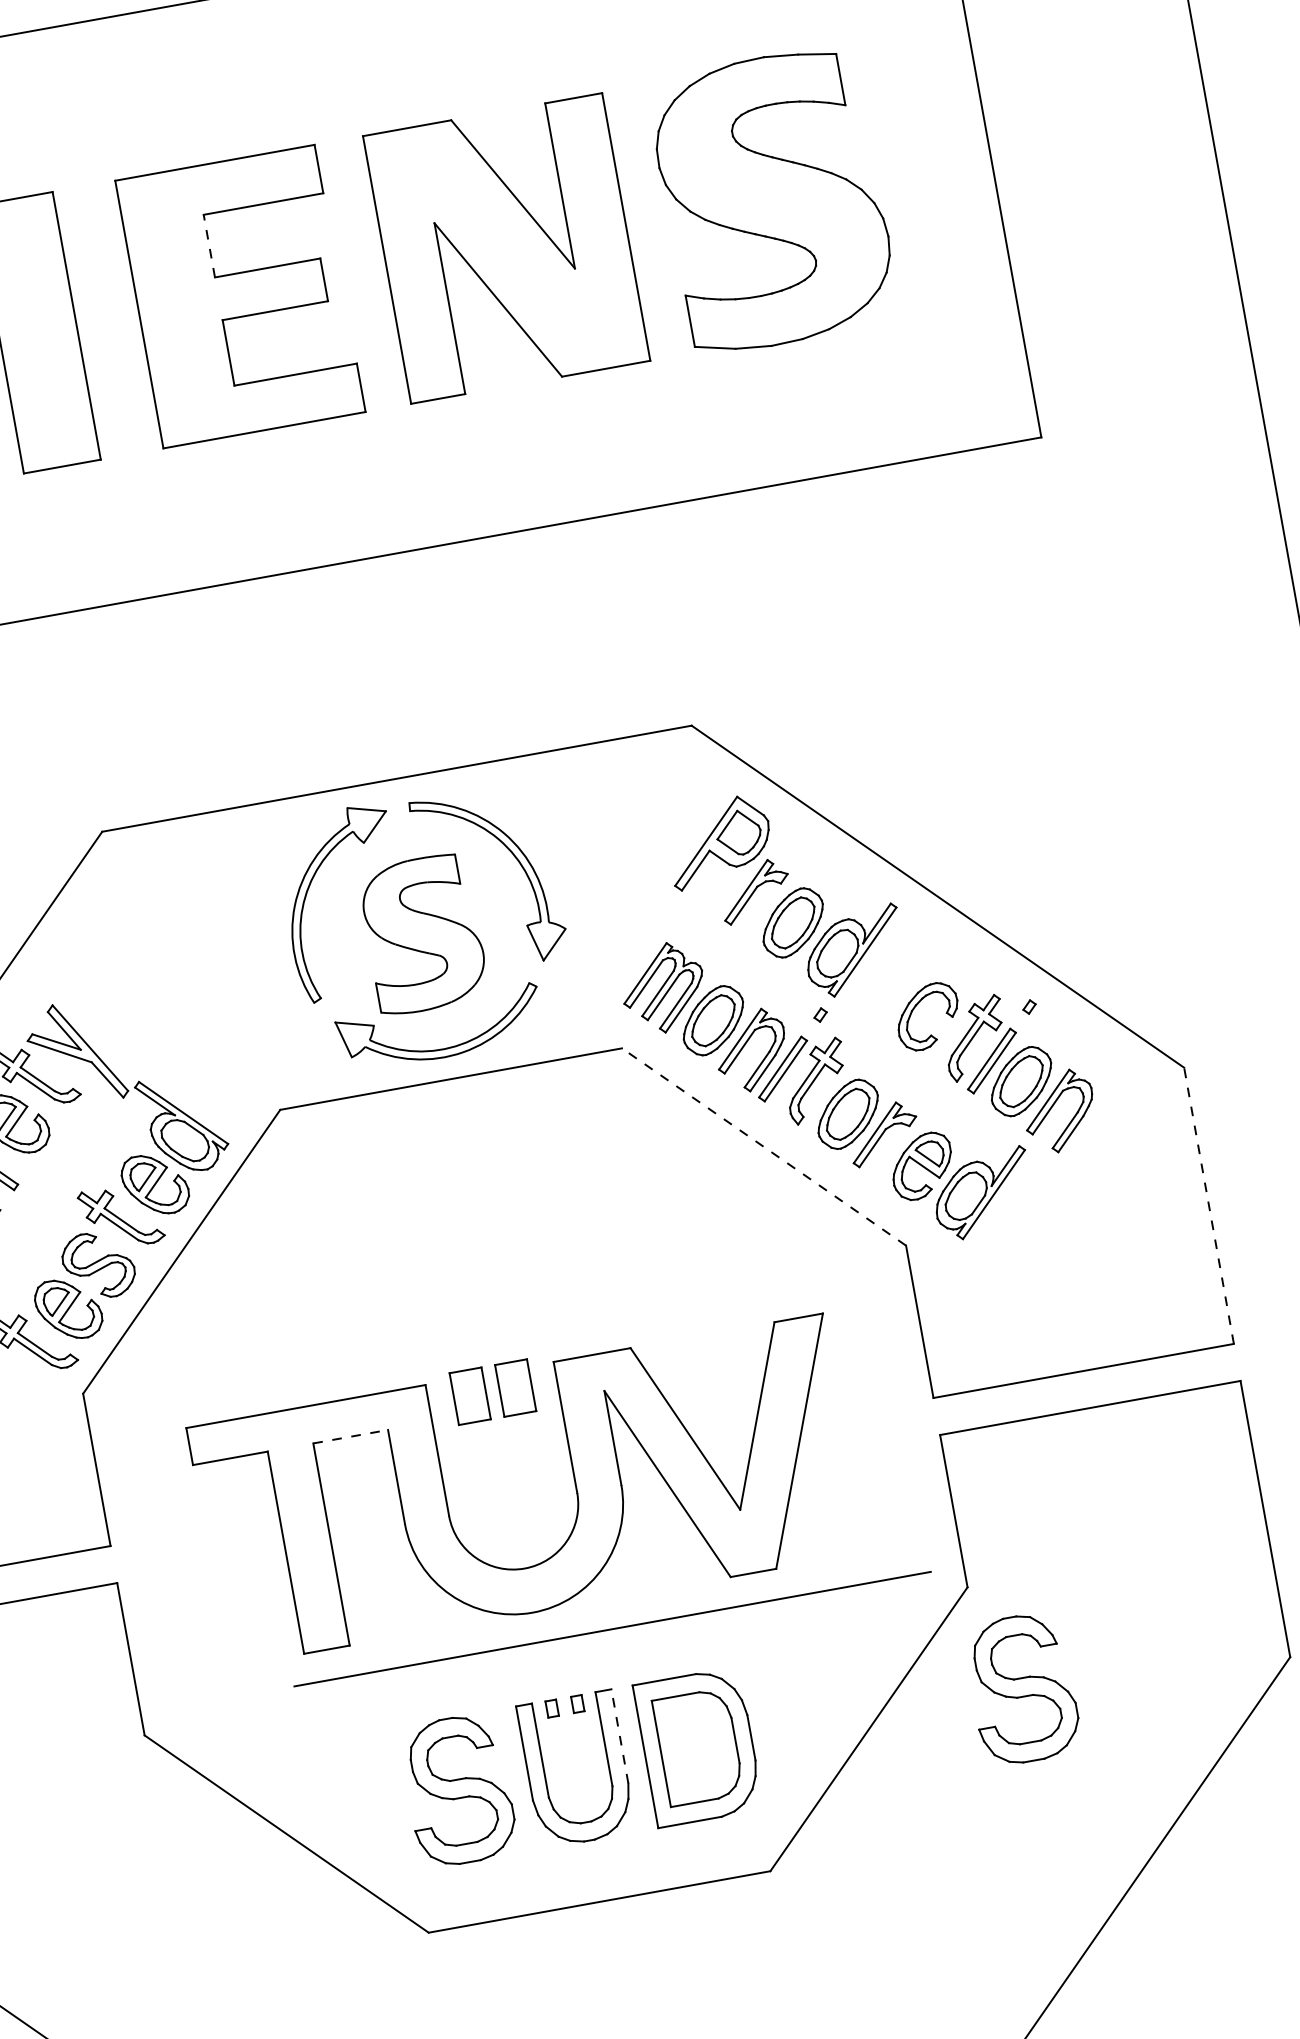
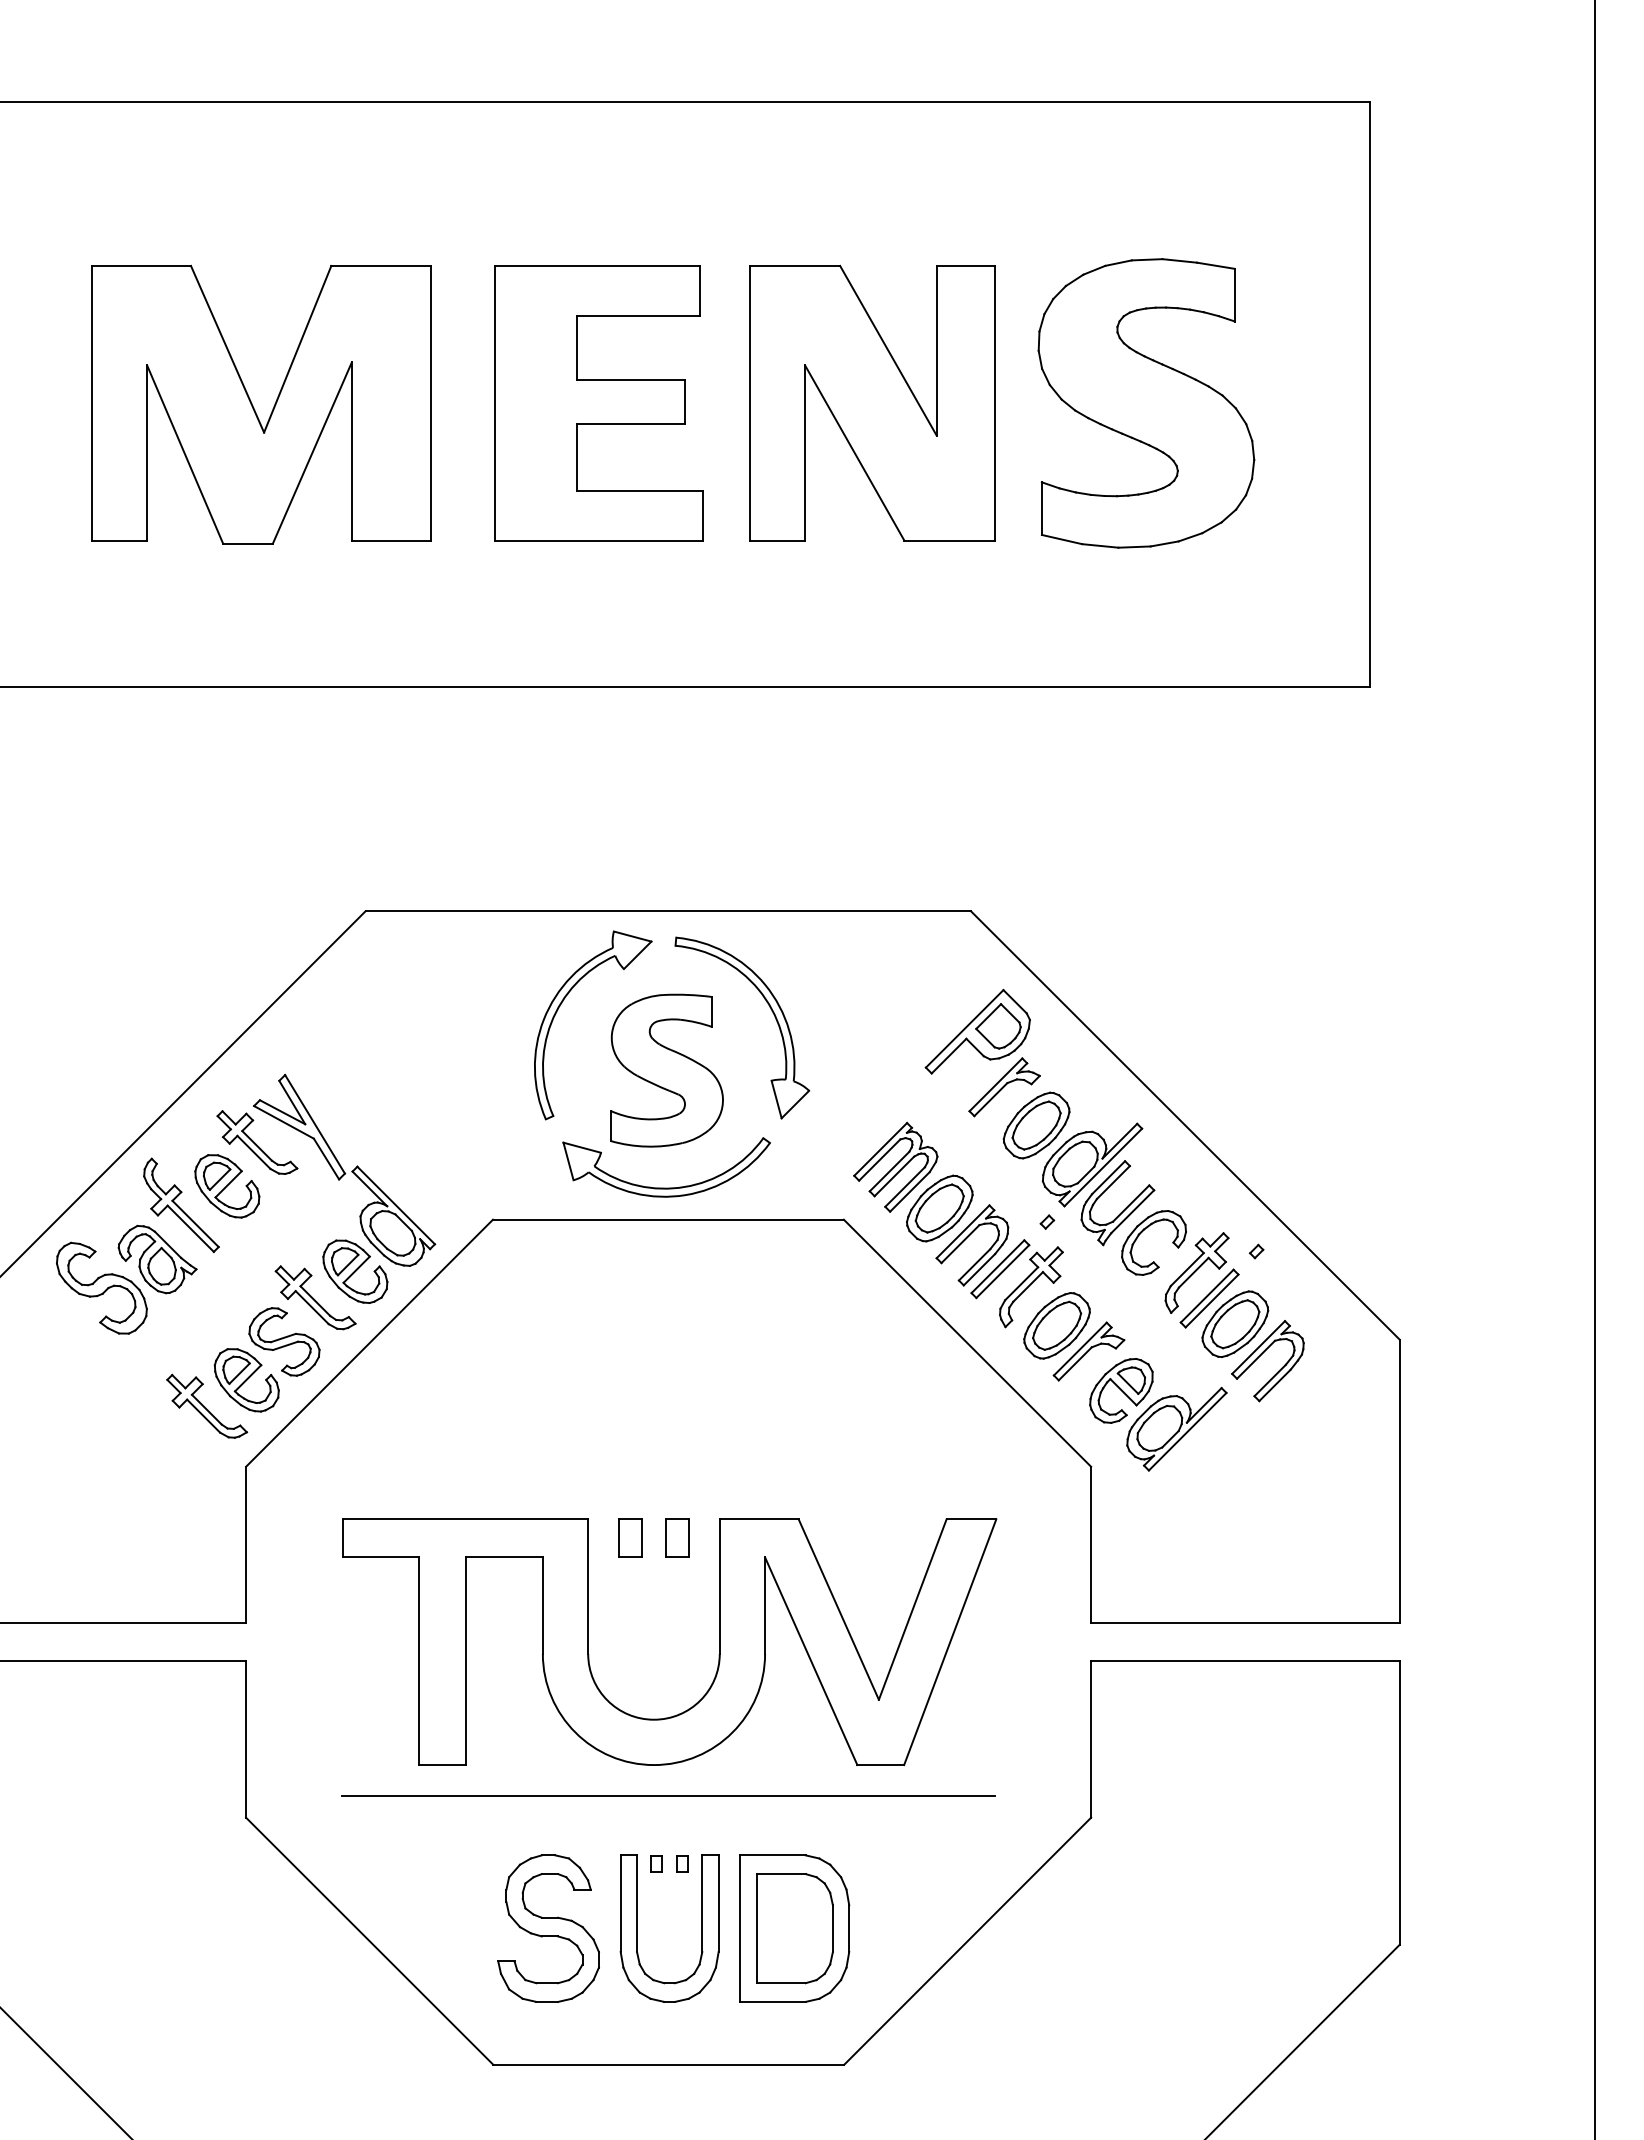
line: (208, 245) -> (576, 347), dashed -> solid
part: (892, 989) -> (1123, 1209), added
line: (764, 1147) -> (967, 1343), dashed -> solid
line: (1208, 1205) -> (1399, 1481), dashed -> solid
part: (515, 1386) -> (677, 1537), size x0.71
part: (469, 1395) -> (630, 1537), size x0.71
line: (350, 1436) -> (504, 1557), dashed -> solid
line: (612, 1628) -> (668, 1795), moved
part: (1022, 1688) -> (1127, 1928), removed
line: (619, 1736) -> (718, 1903), dashed -> solid

